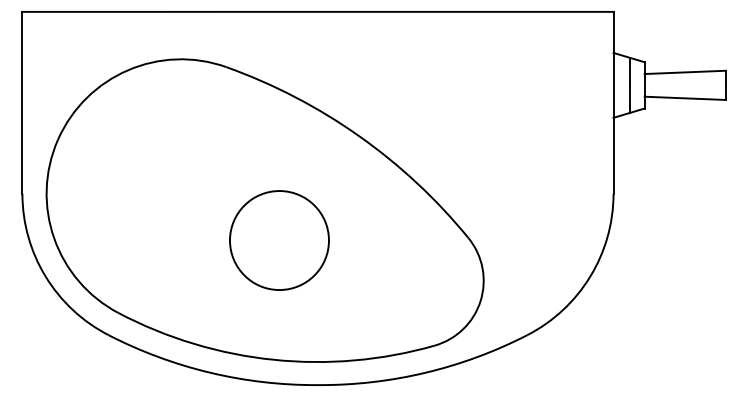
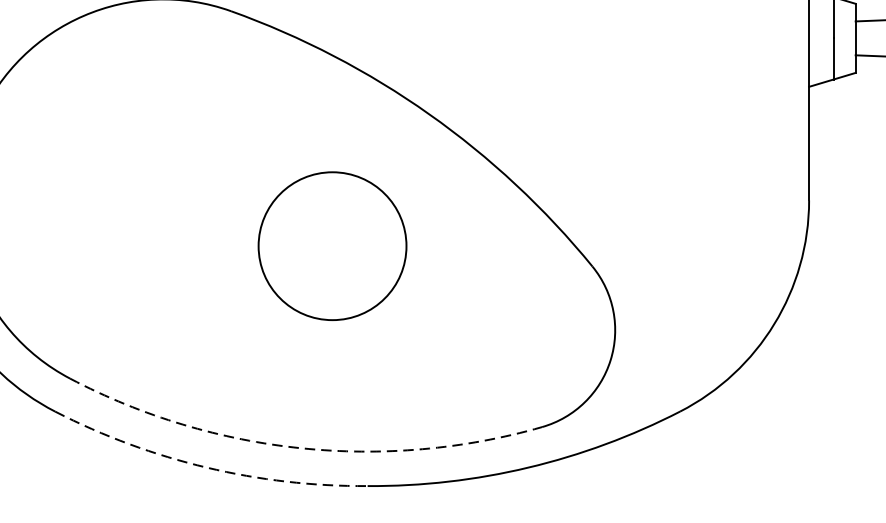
circle: (279, 240) -> (332, 246), moved
arc: (273, 359) -> (301, 447), solid -> dashed
arc: (210, 372) -> (207, 467), solid -> dashed

